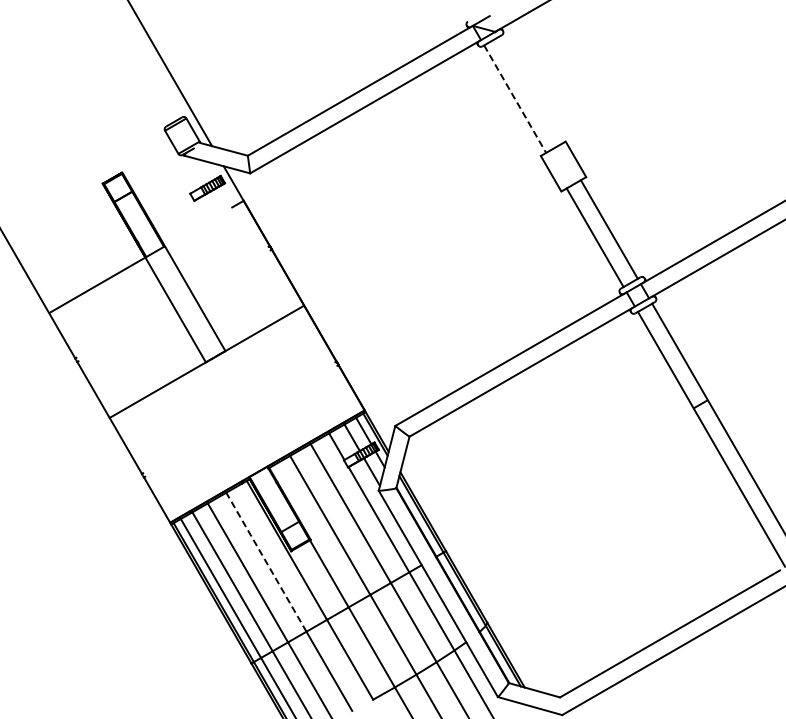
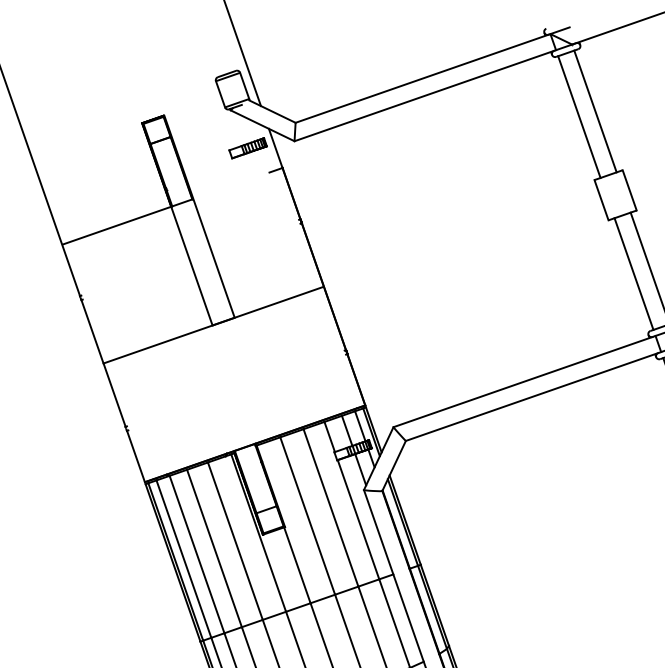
line: (529, 90) -> (595, 111), added
line: (515, 99) -> (579, 117), dashed -> solid
line: (266, 561) -> (235, 540), dashed -> solid

